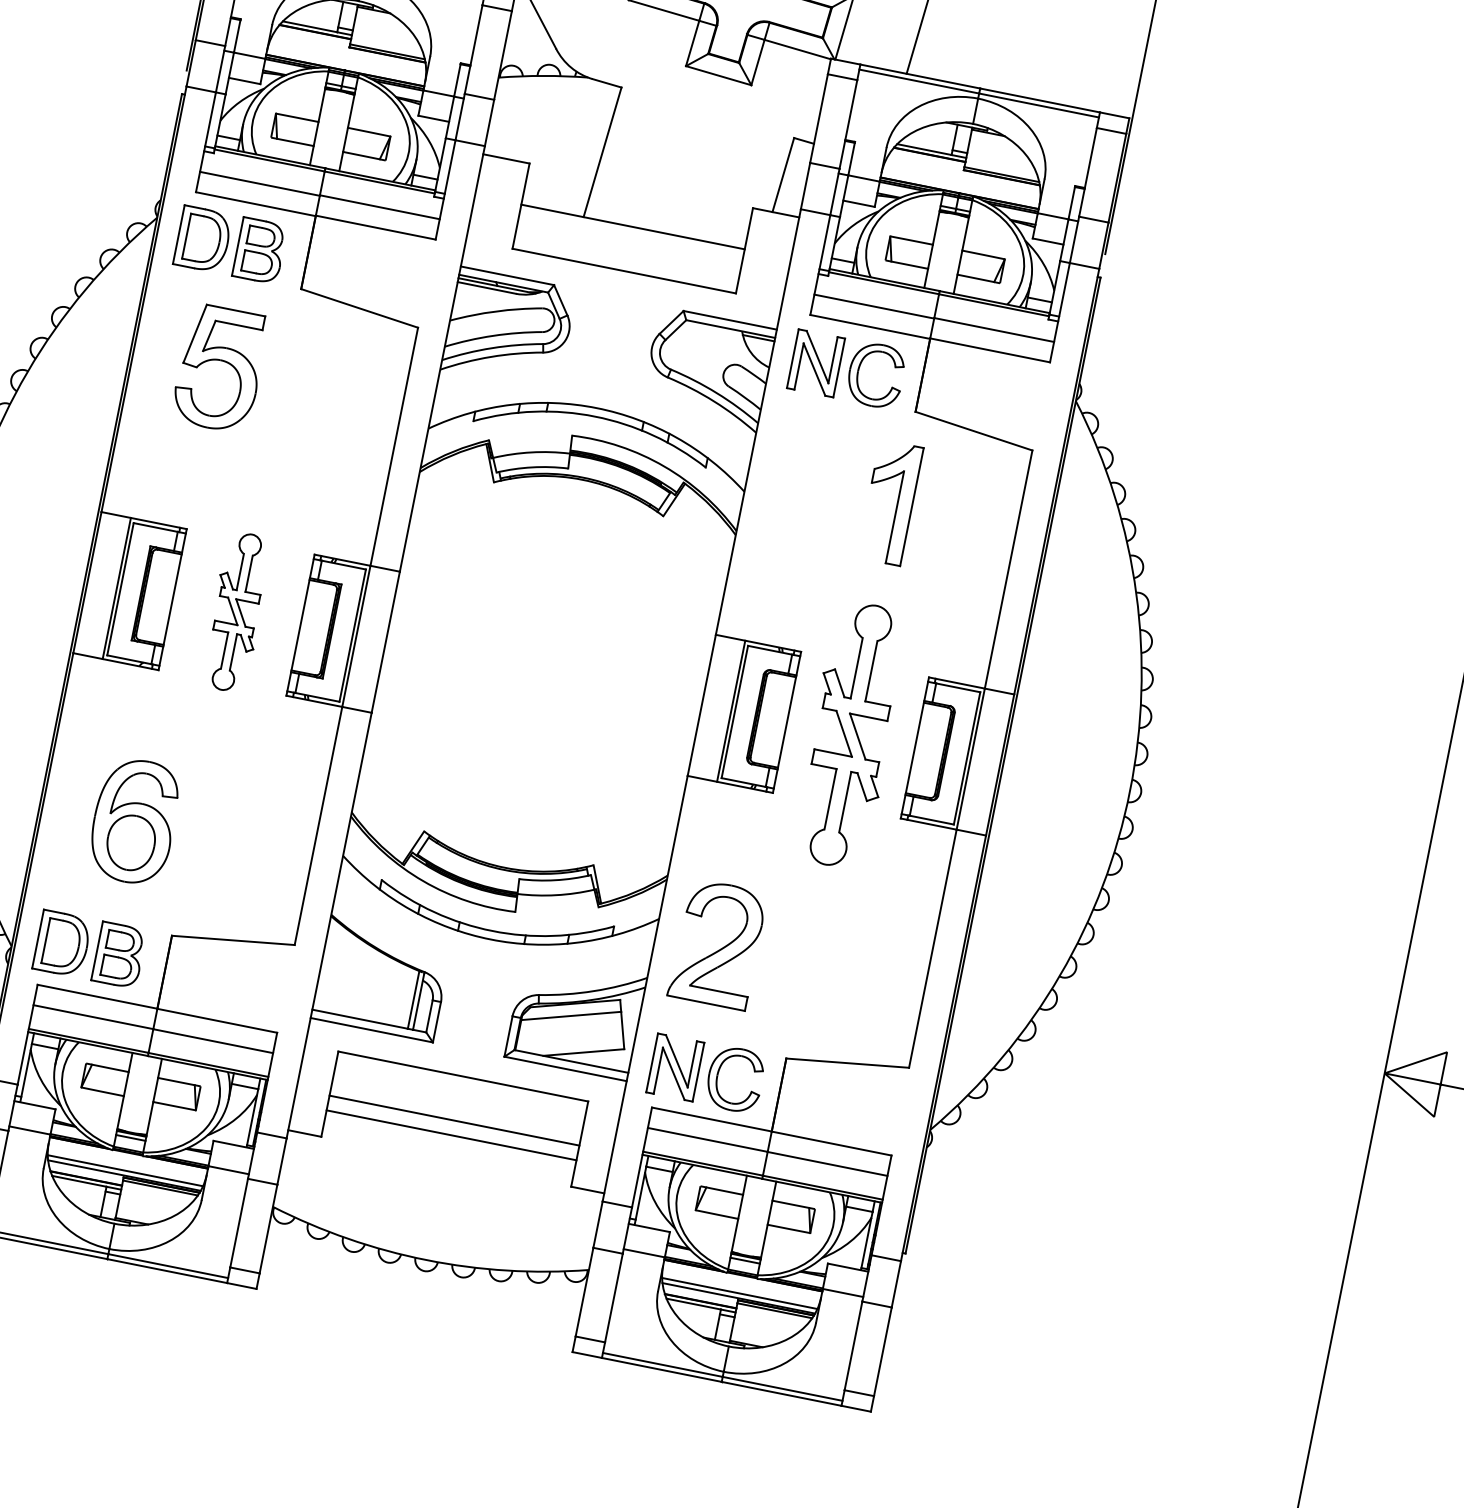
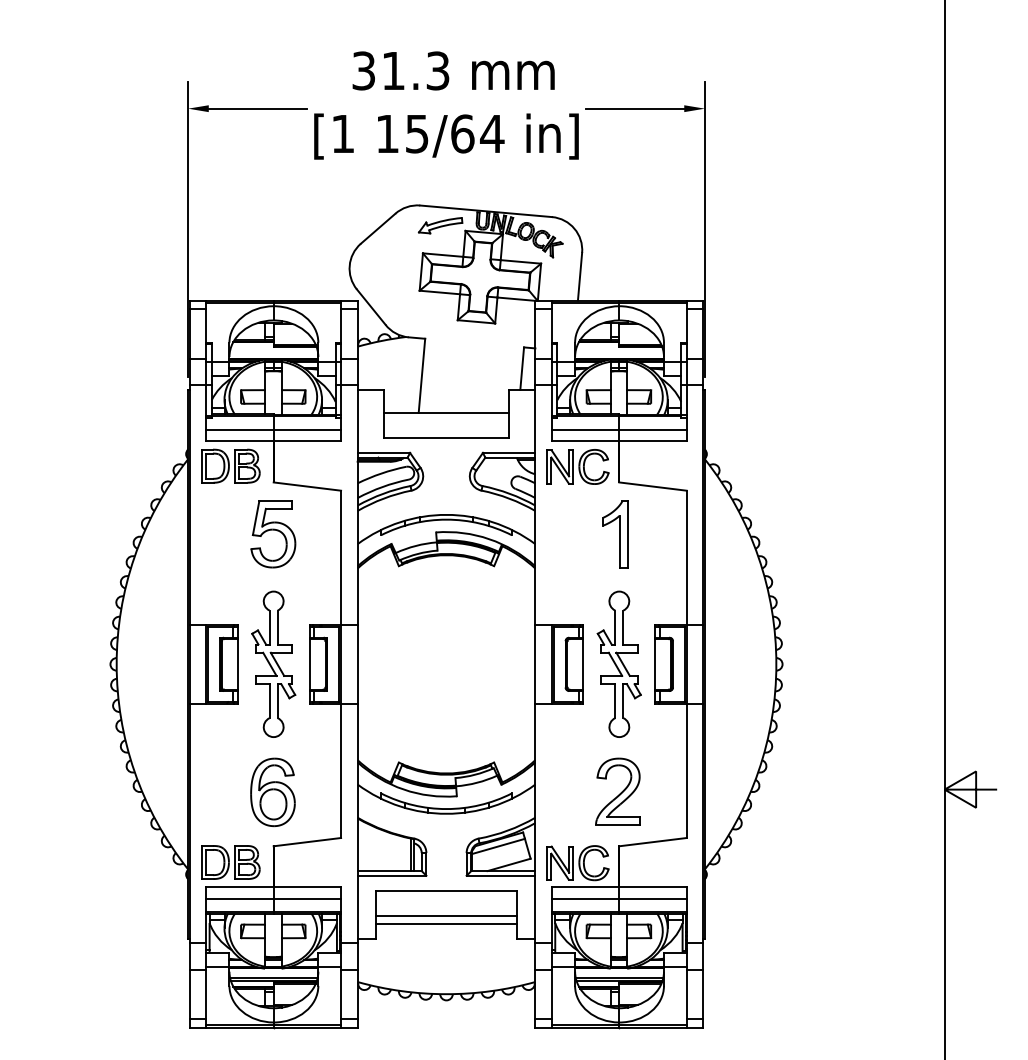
part: (220, 369) -> (273, 534), moved
part: (236, 610) -> (273, 663), size x1.67
part: (133, 821) -> (272, 792), moved
part: (717, 943) -> (617, 791), moved

